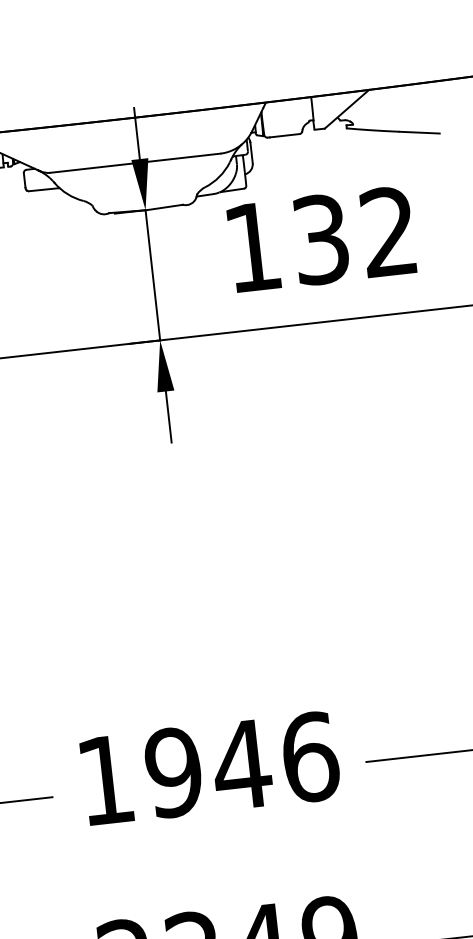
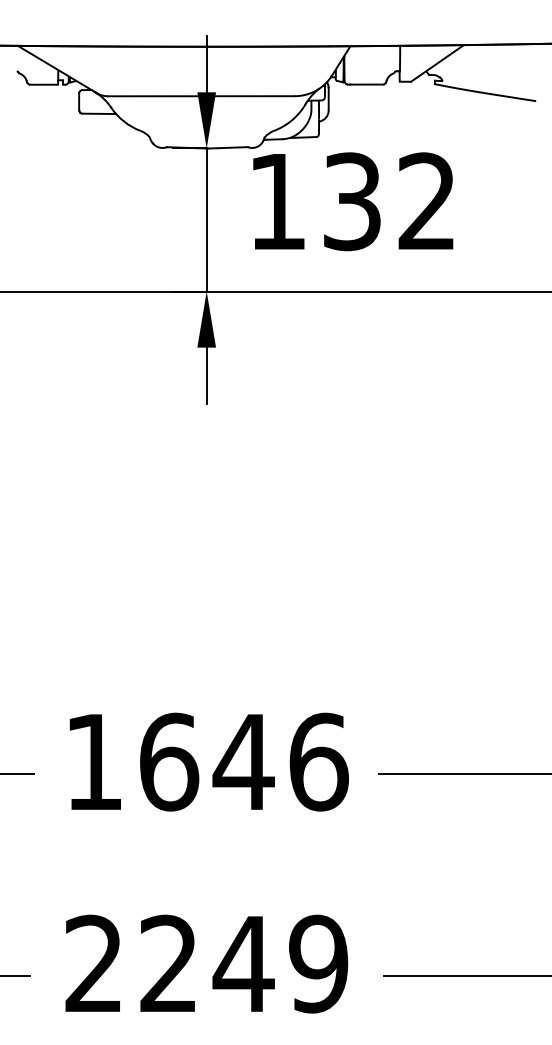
text: (321, 239) -> (353, 201), moved
text: (174, 772) -> (169, 761), 1946 -> 1646

